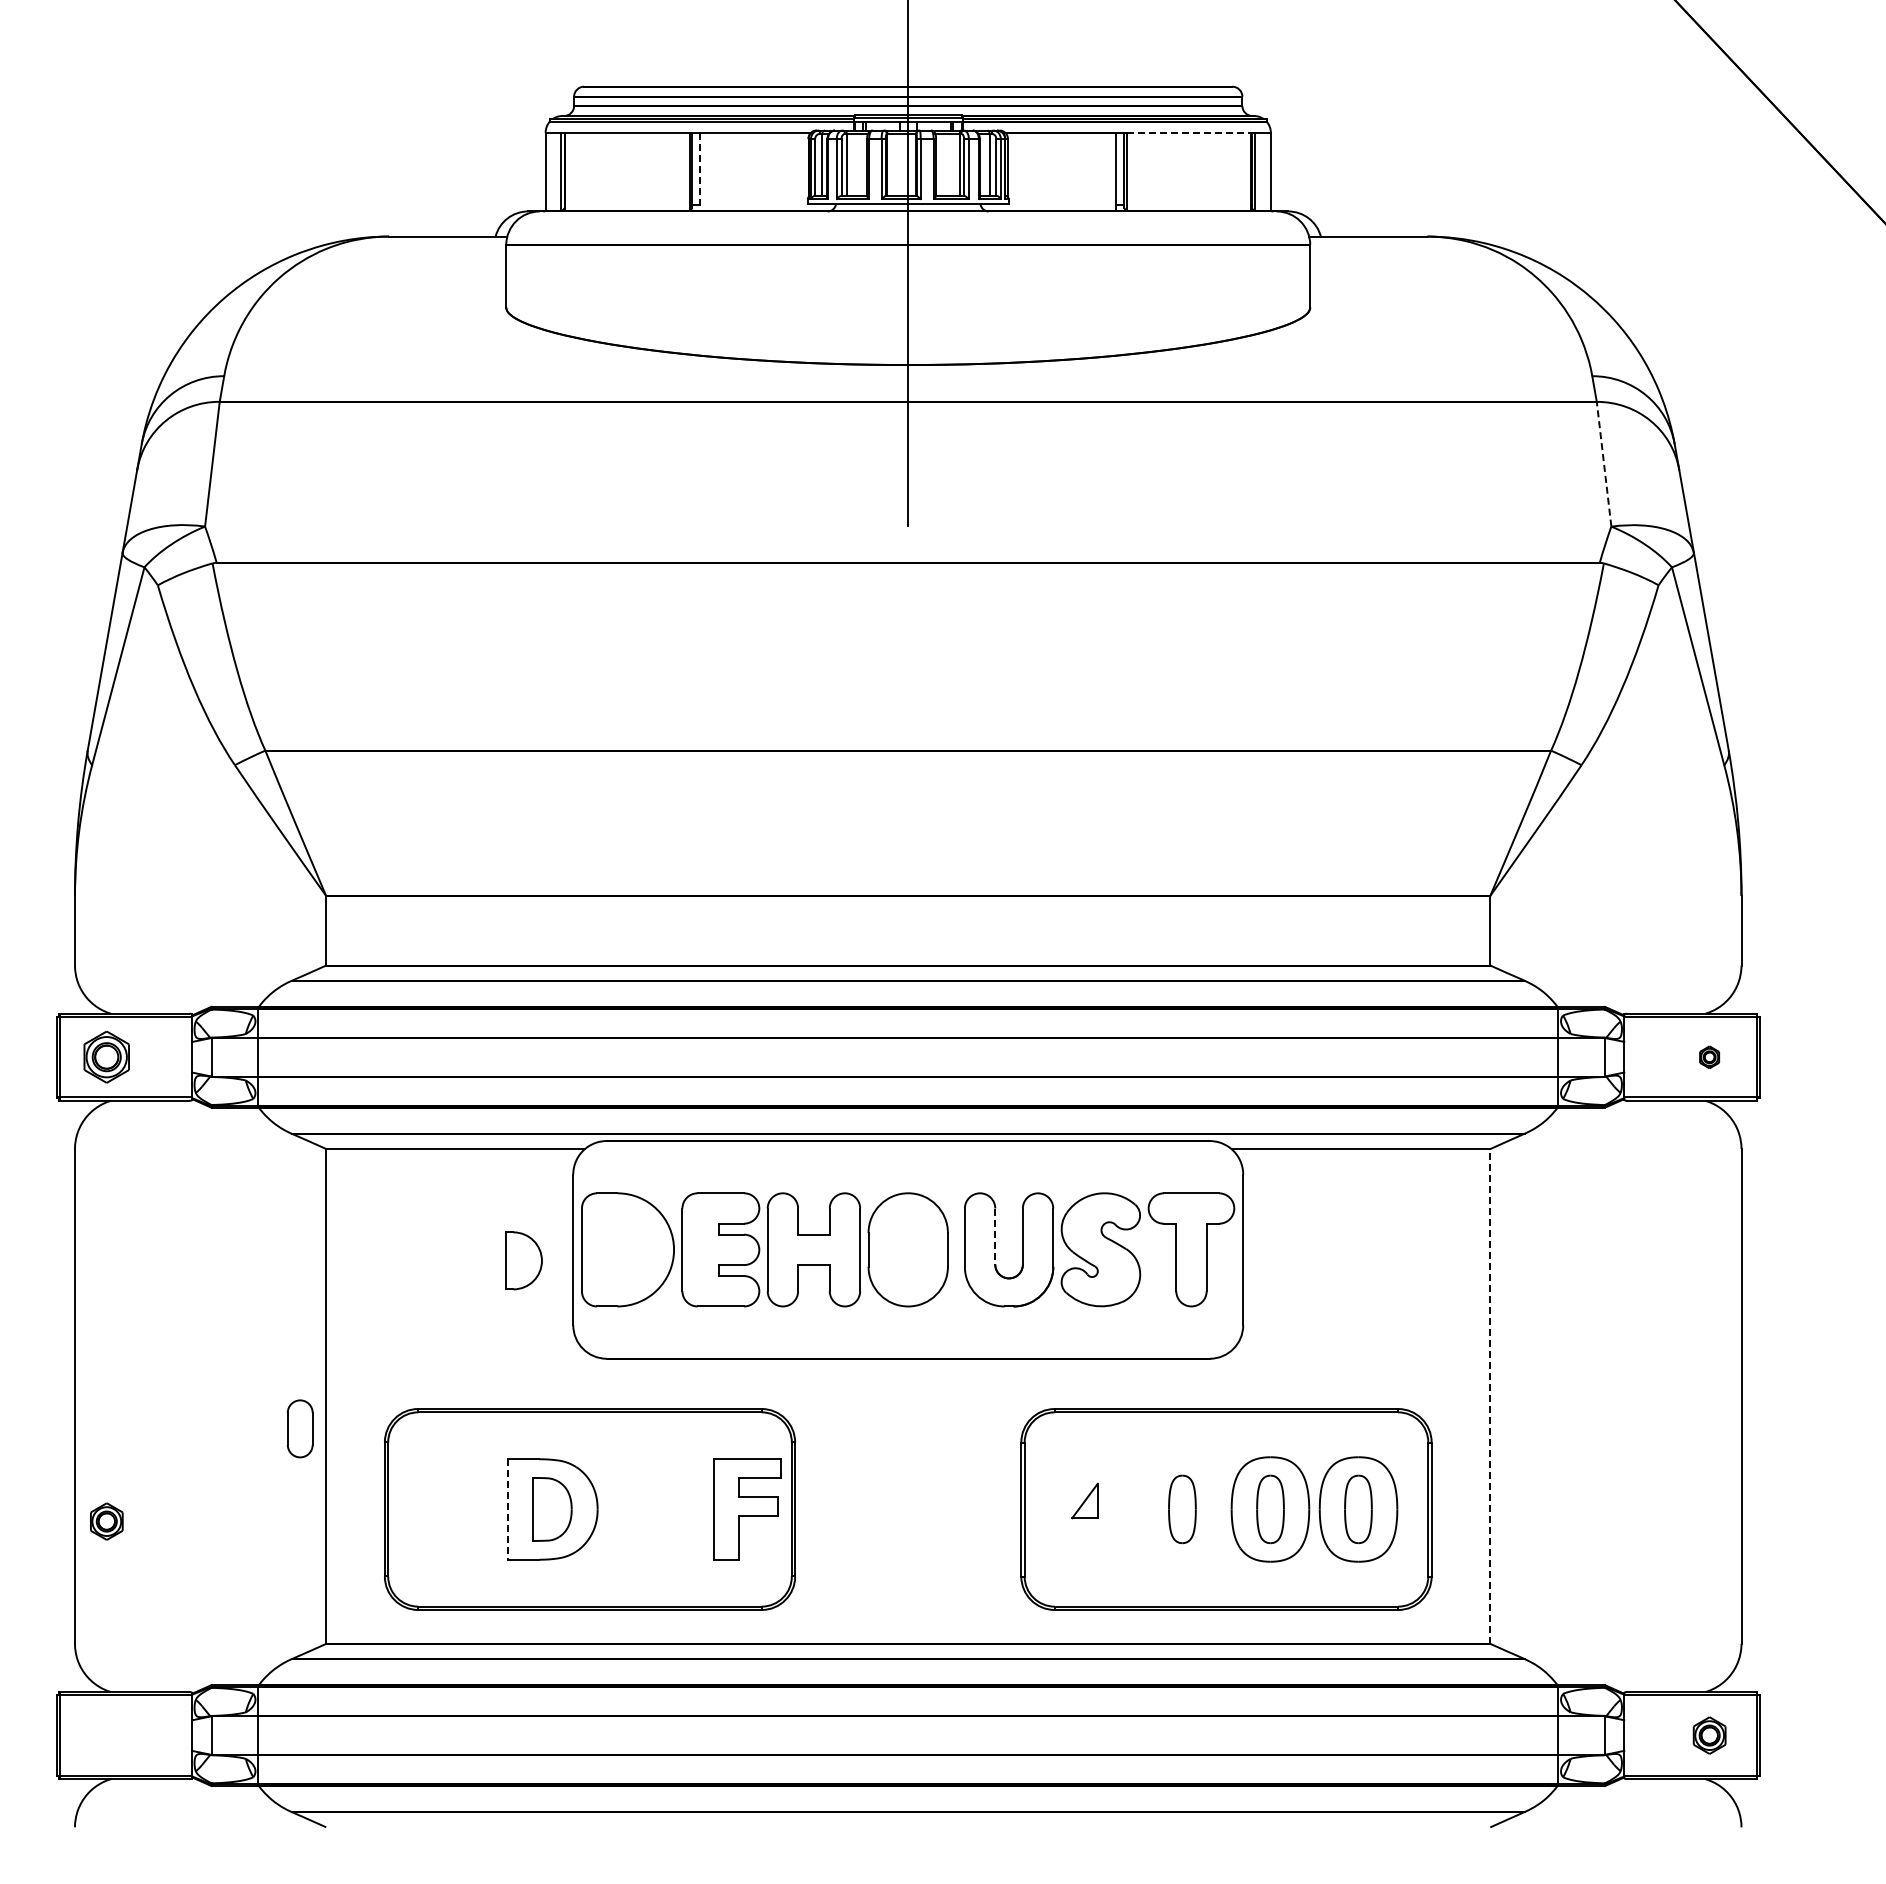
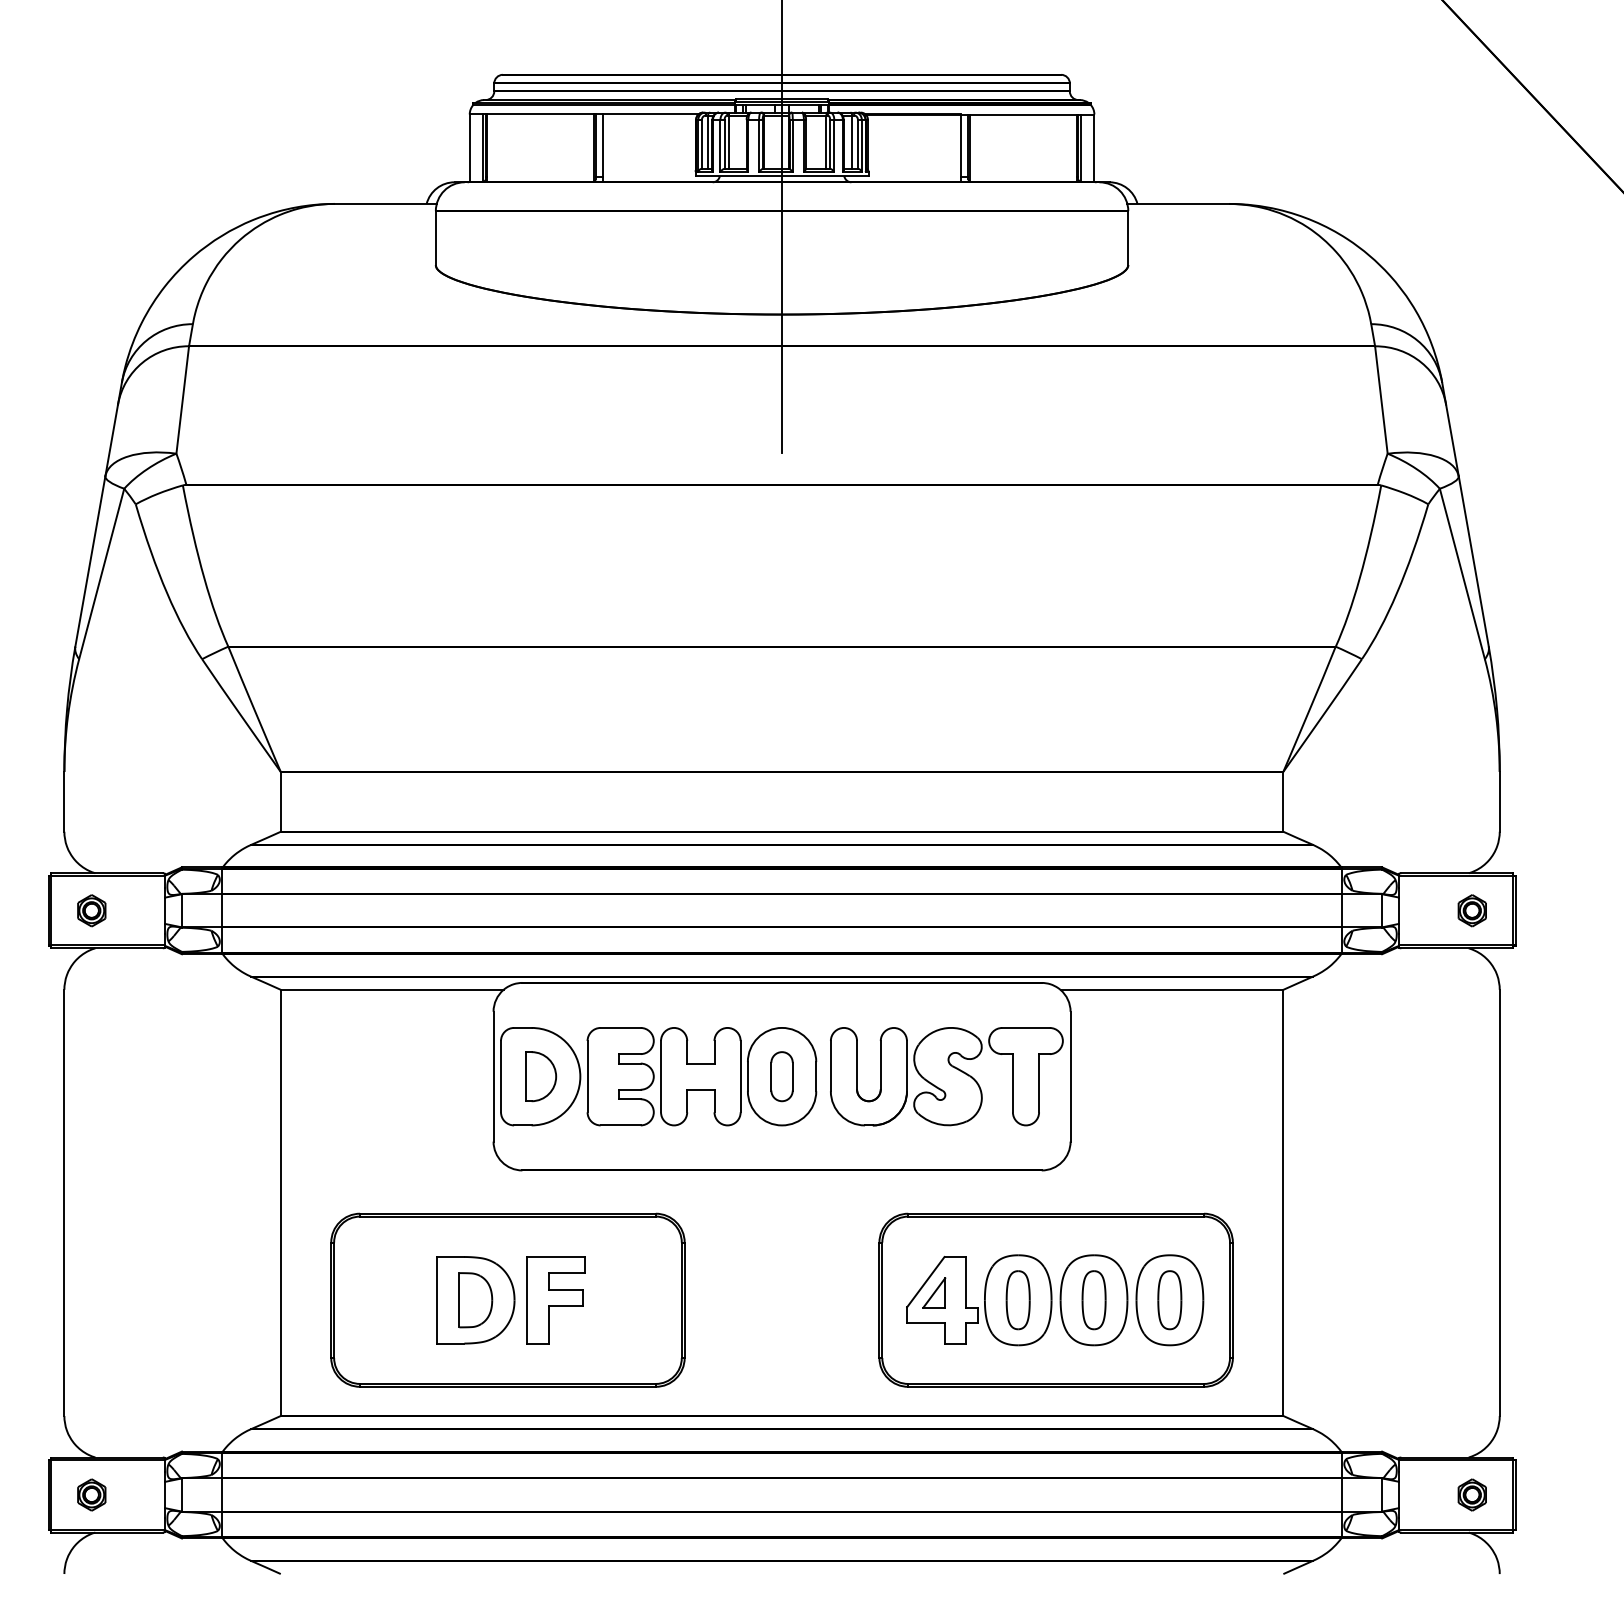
line: (1189, 132) -> (1024, 114), dashed -> solid
line: (700, 172) -> (603, 148), dashed -> solid
line: (1604, 464) -> (1381, 400), dashed -> solid
part: (106, 1057) -> (91, 910), size x0.71
part: (1709, 1057) -> (1472, 910), size x1.67
line: (995, 1237) -> (857, 1066), dashed -> solid
part: (523, 1260) -> (540, 1076), moved
line: (1490, 1395) -> (1283, 1202), dashed -> solid
part: (299, 1428) -> (781, 1076), moved
line: (507, 1509) -> (436, 1300), dashed -> solid
part: (747, 1509) -> (556, 1300), moved
part: (1136, 1509) -> (978, 1300), added
part: (106, 1521) -> (91, 1494), moved

